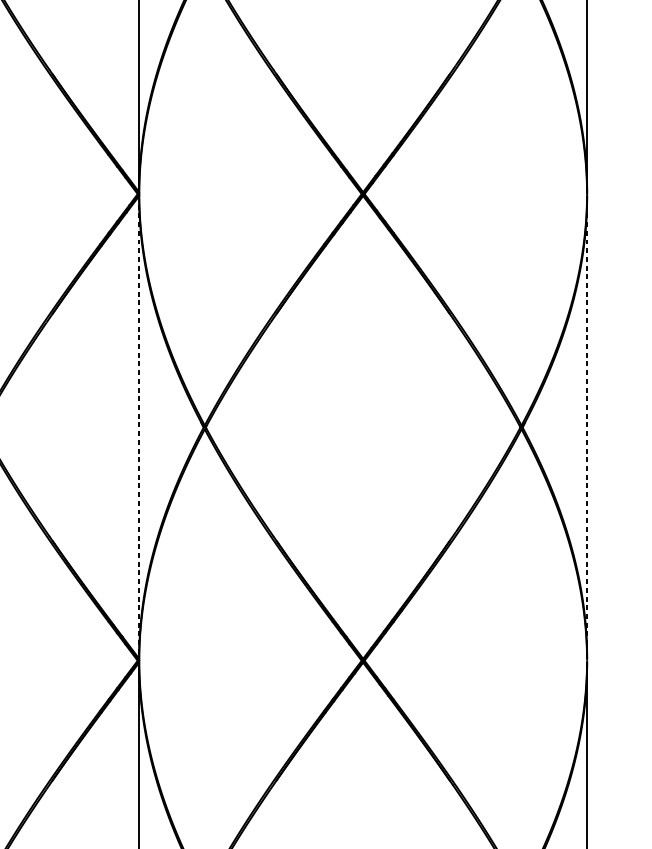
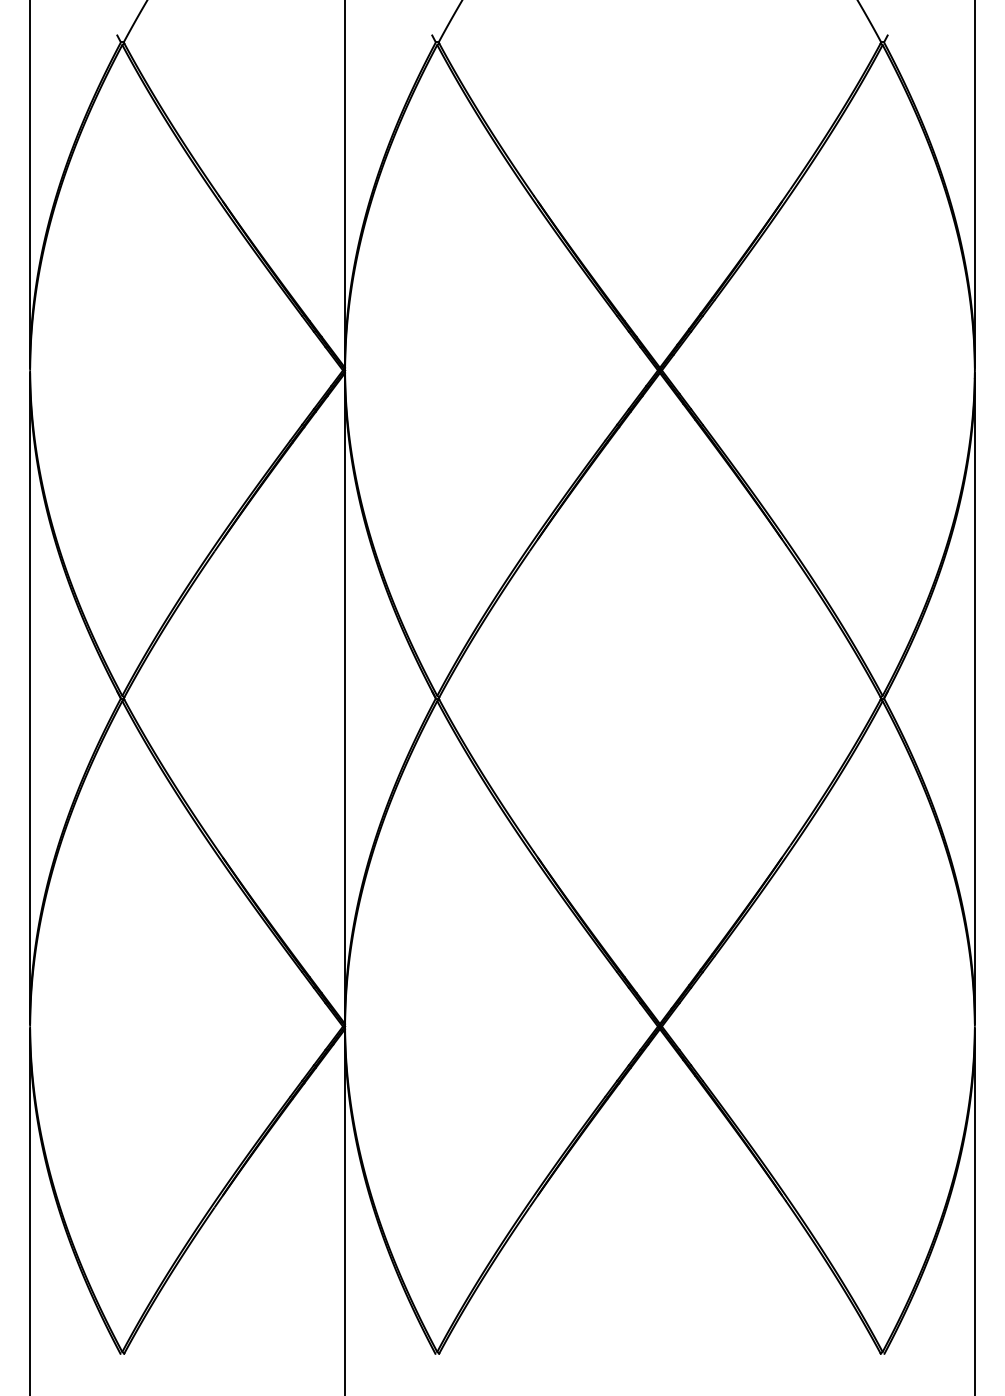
line: (139, 428) -> (345, 699), dashed -> solid
line: (586, 428) -> (974, 699), dashed -> solid

